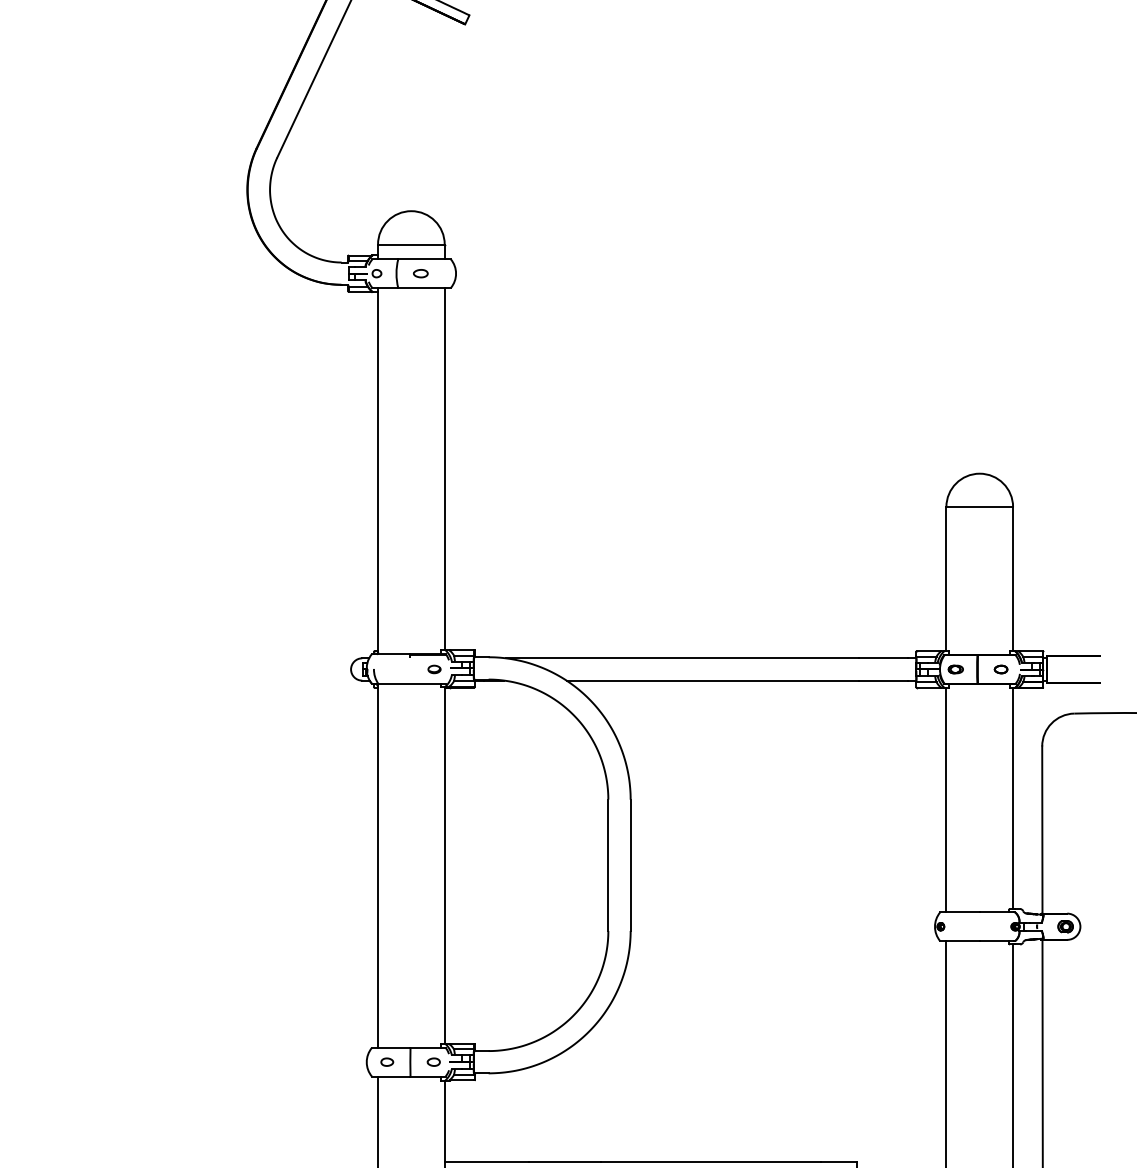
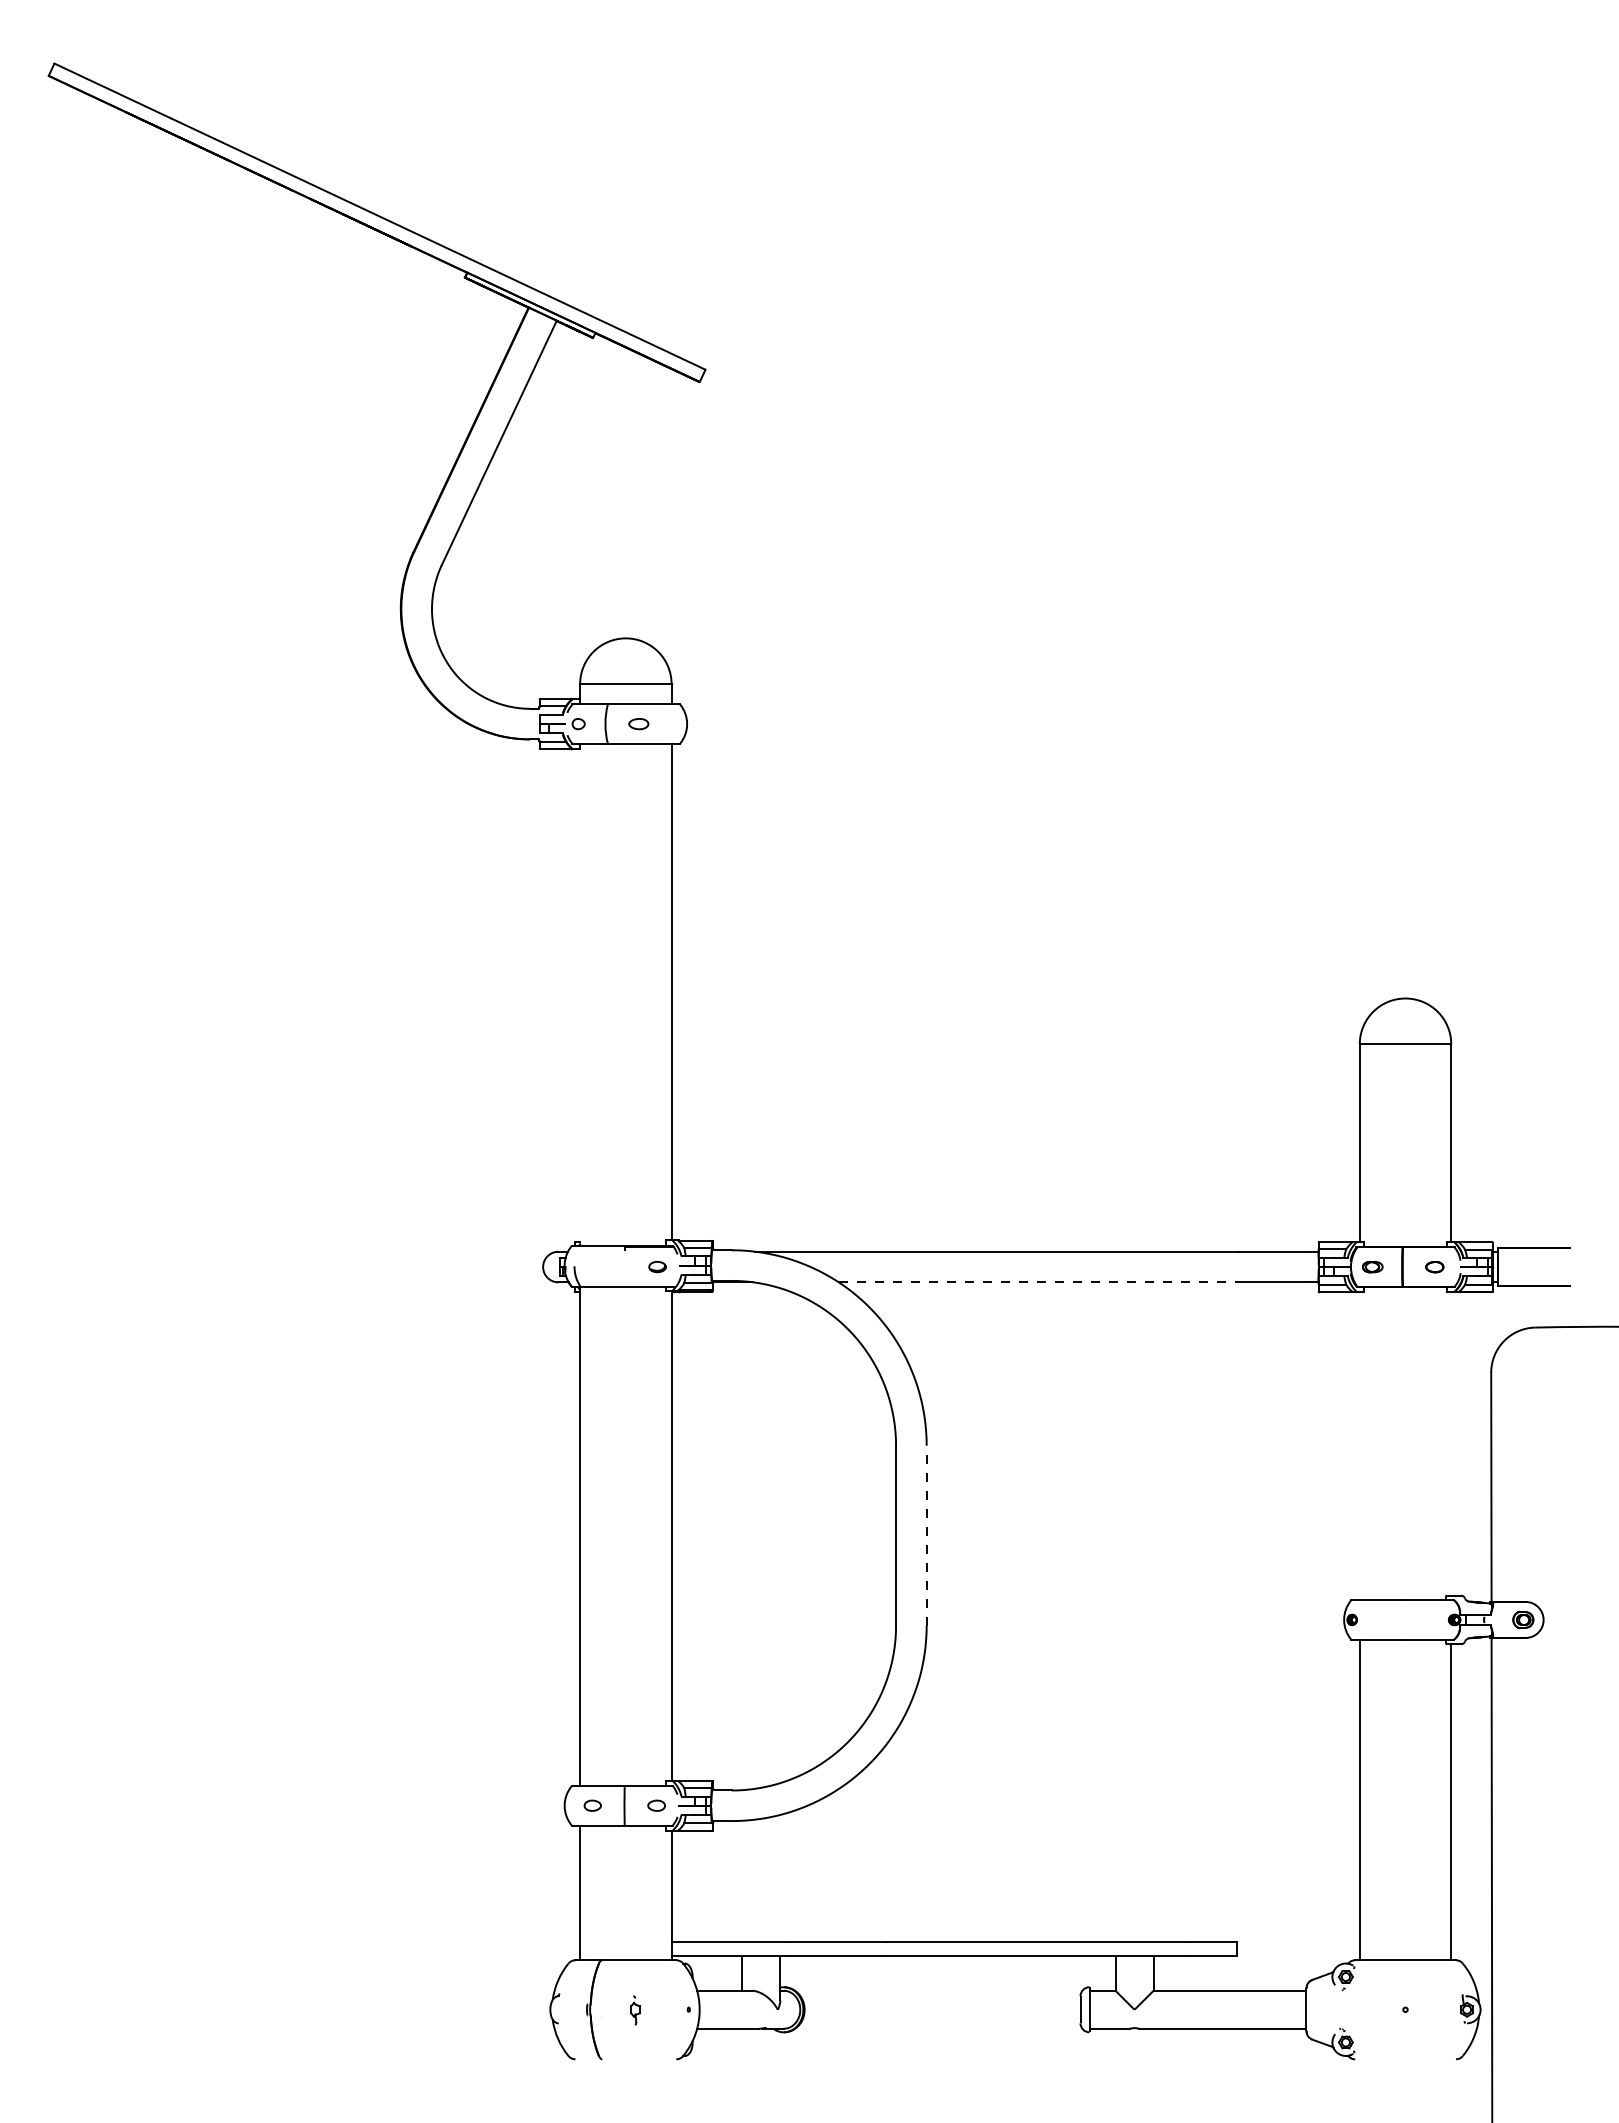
line: (378, 472) -> (580, 997), removed
line: (712, 680) -> (1039, 1282), solid -> dashed
line: (1013, 798) -> (1451, 1443), removed
line: (946, 800) -> (1359, 1446), removed
line: (630, 865) -> (926, 1535), solid -> dashed

